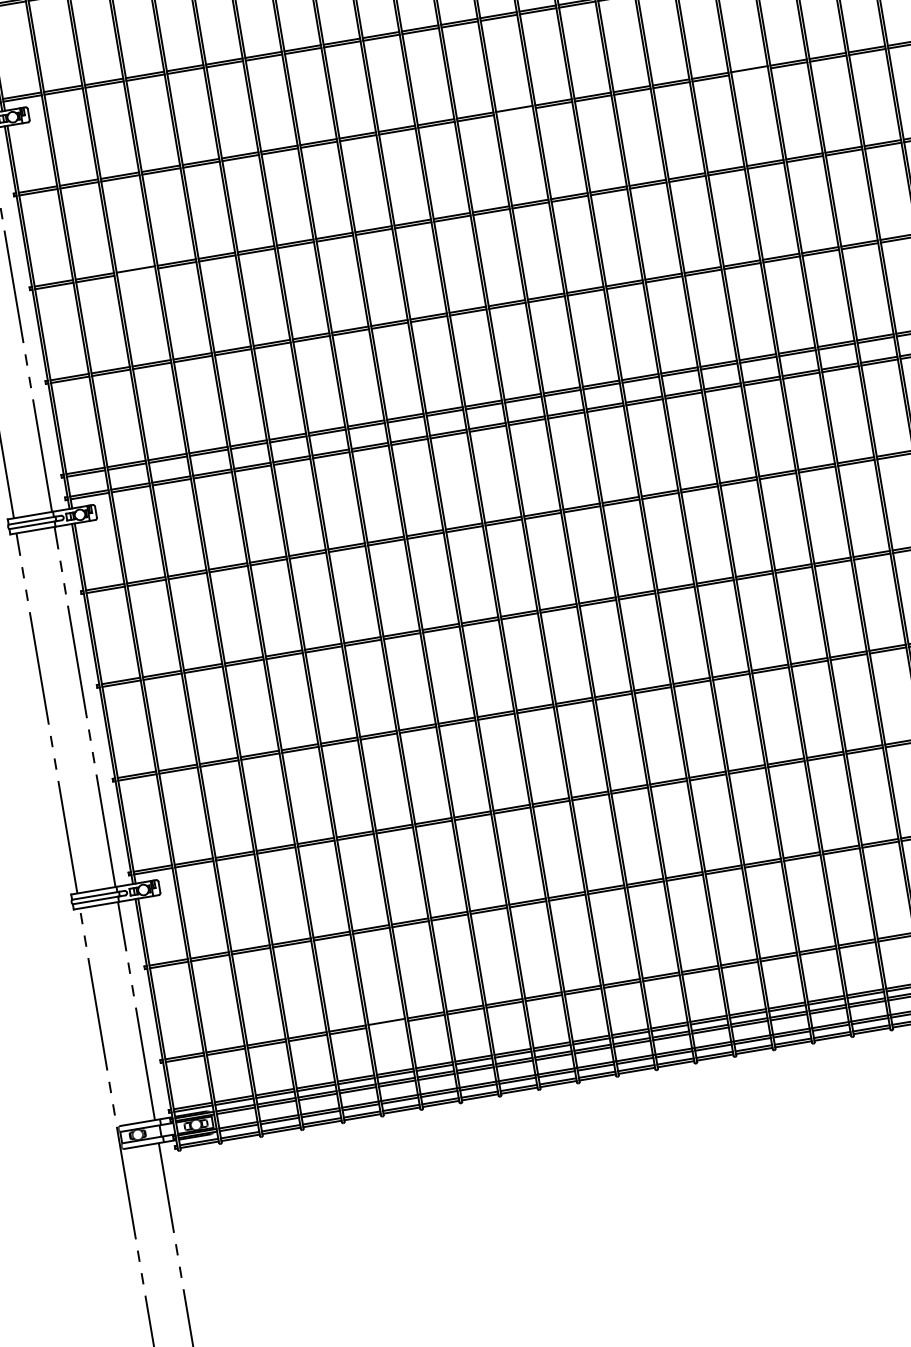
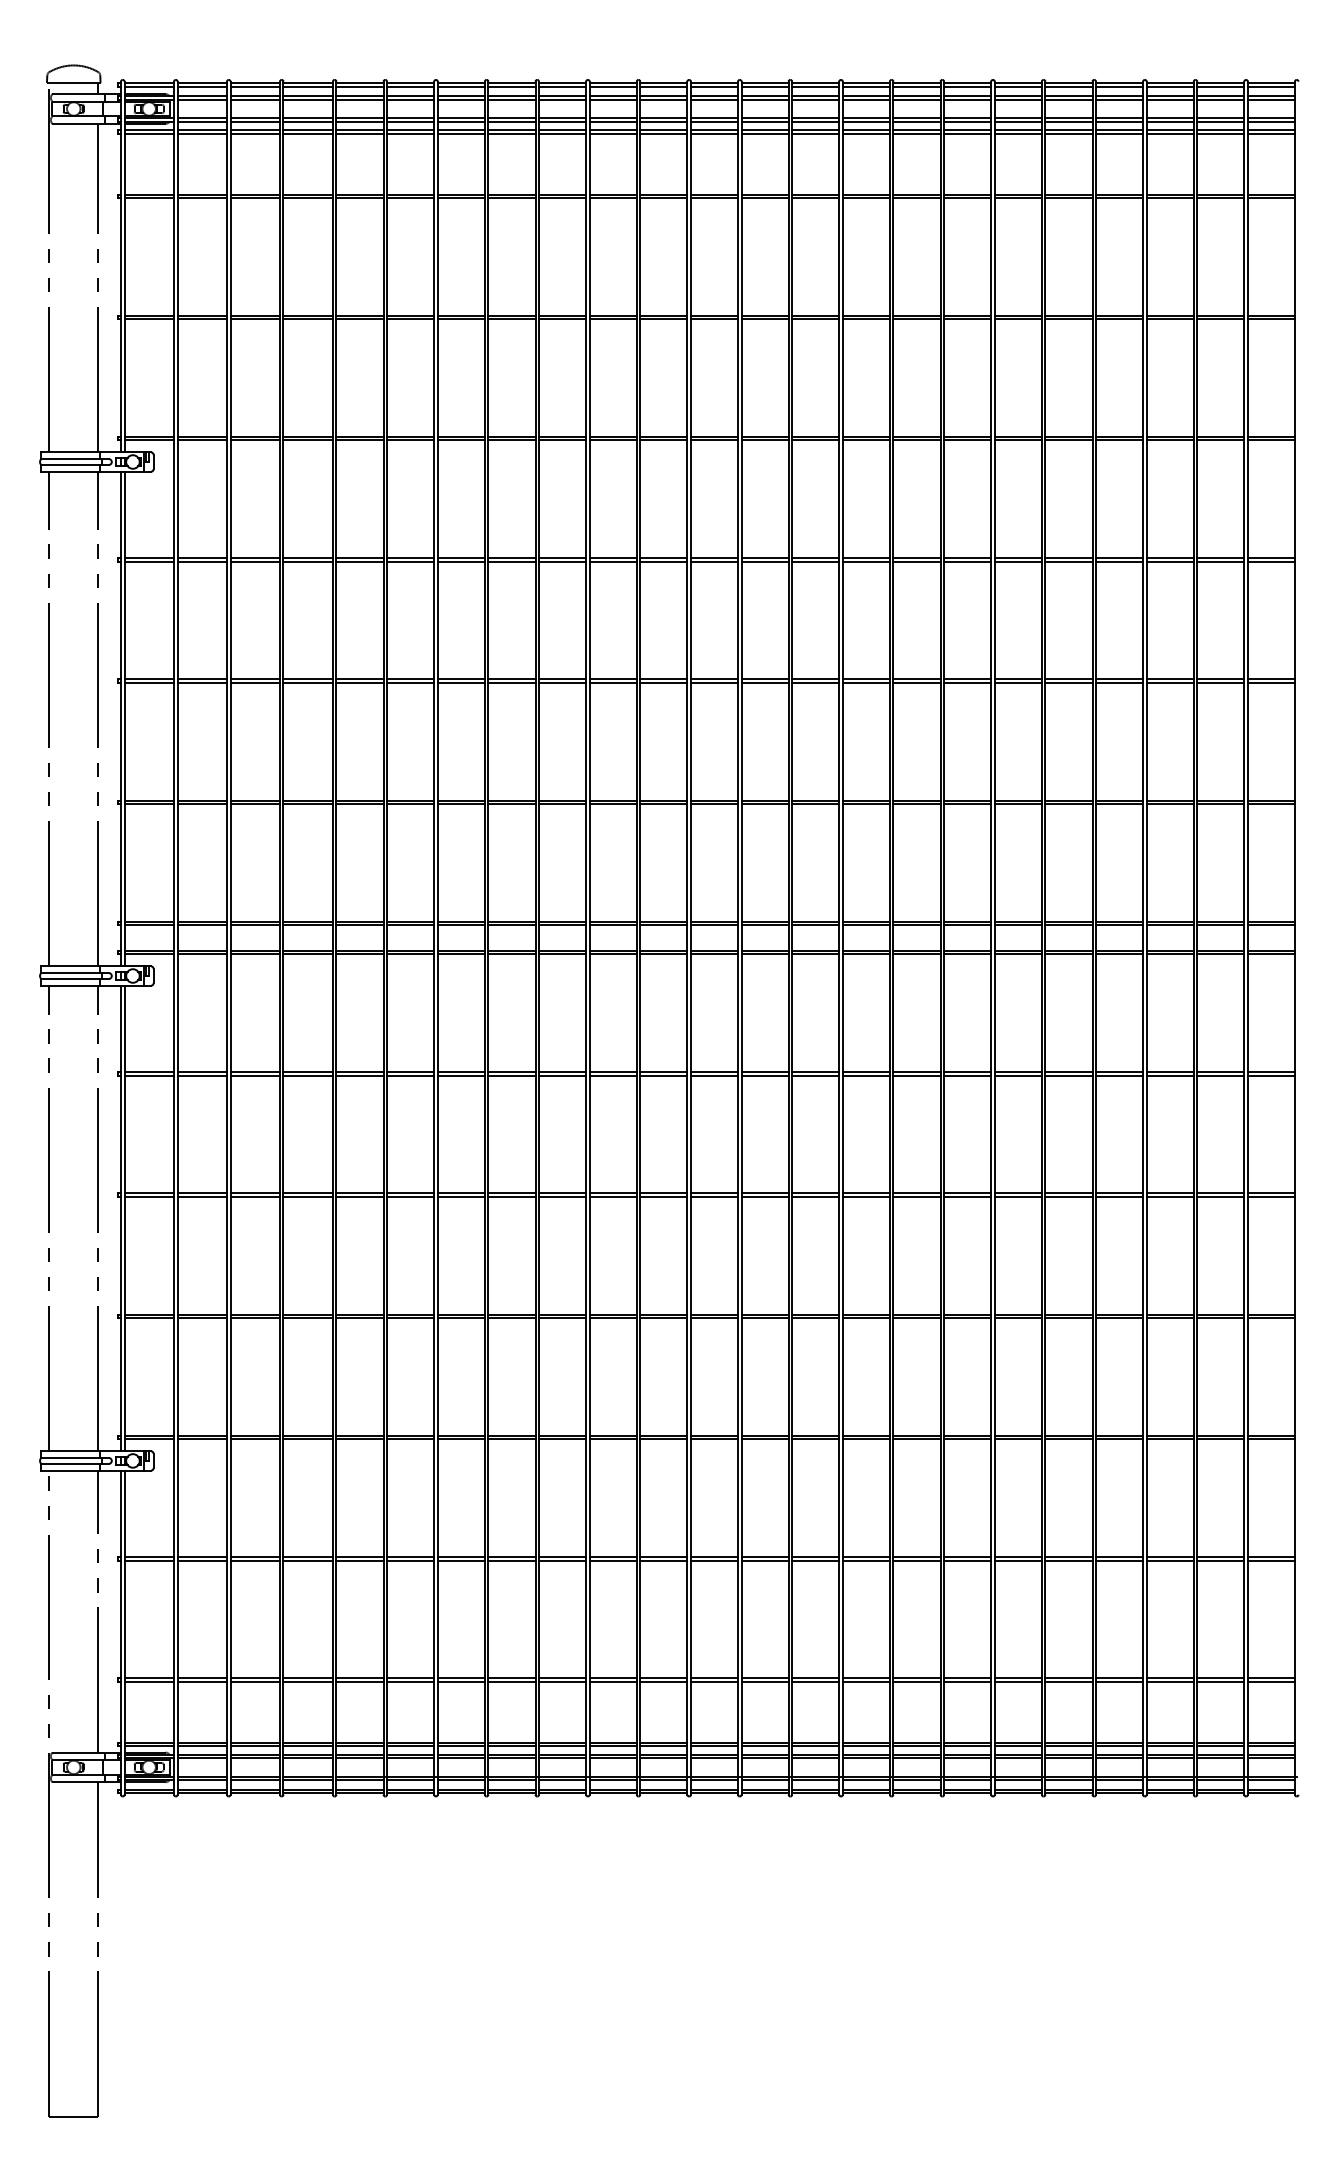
line: (749, 71) -> (1068, 561), added
line: (514, 111) -> (764, 561), added
line: (135, 271) -> (254, 682), added
line: (387, 1024) -> (410, 1681), added

